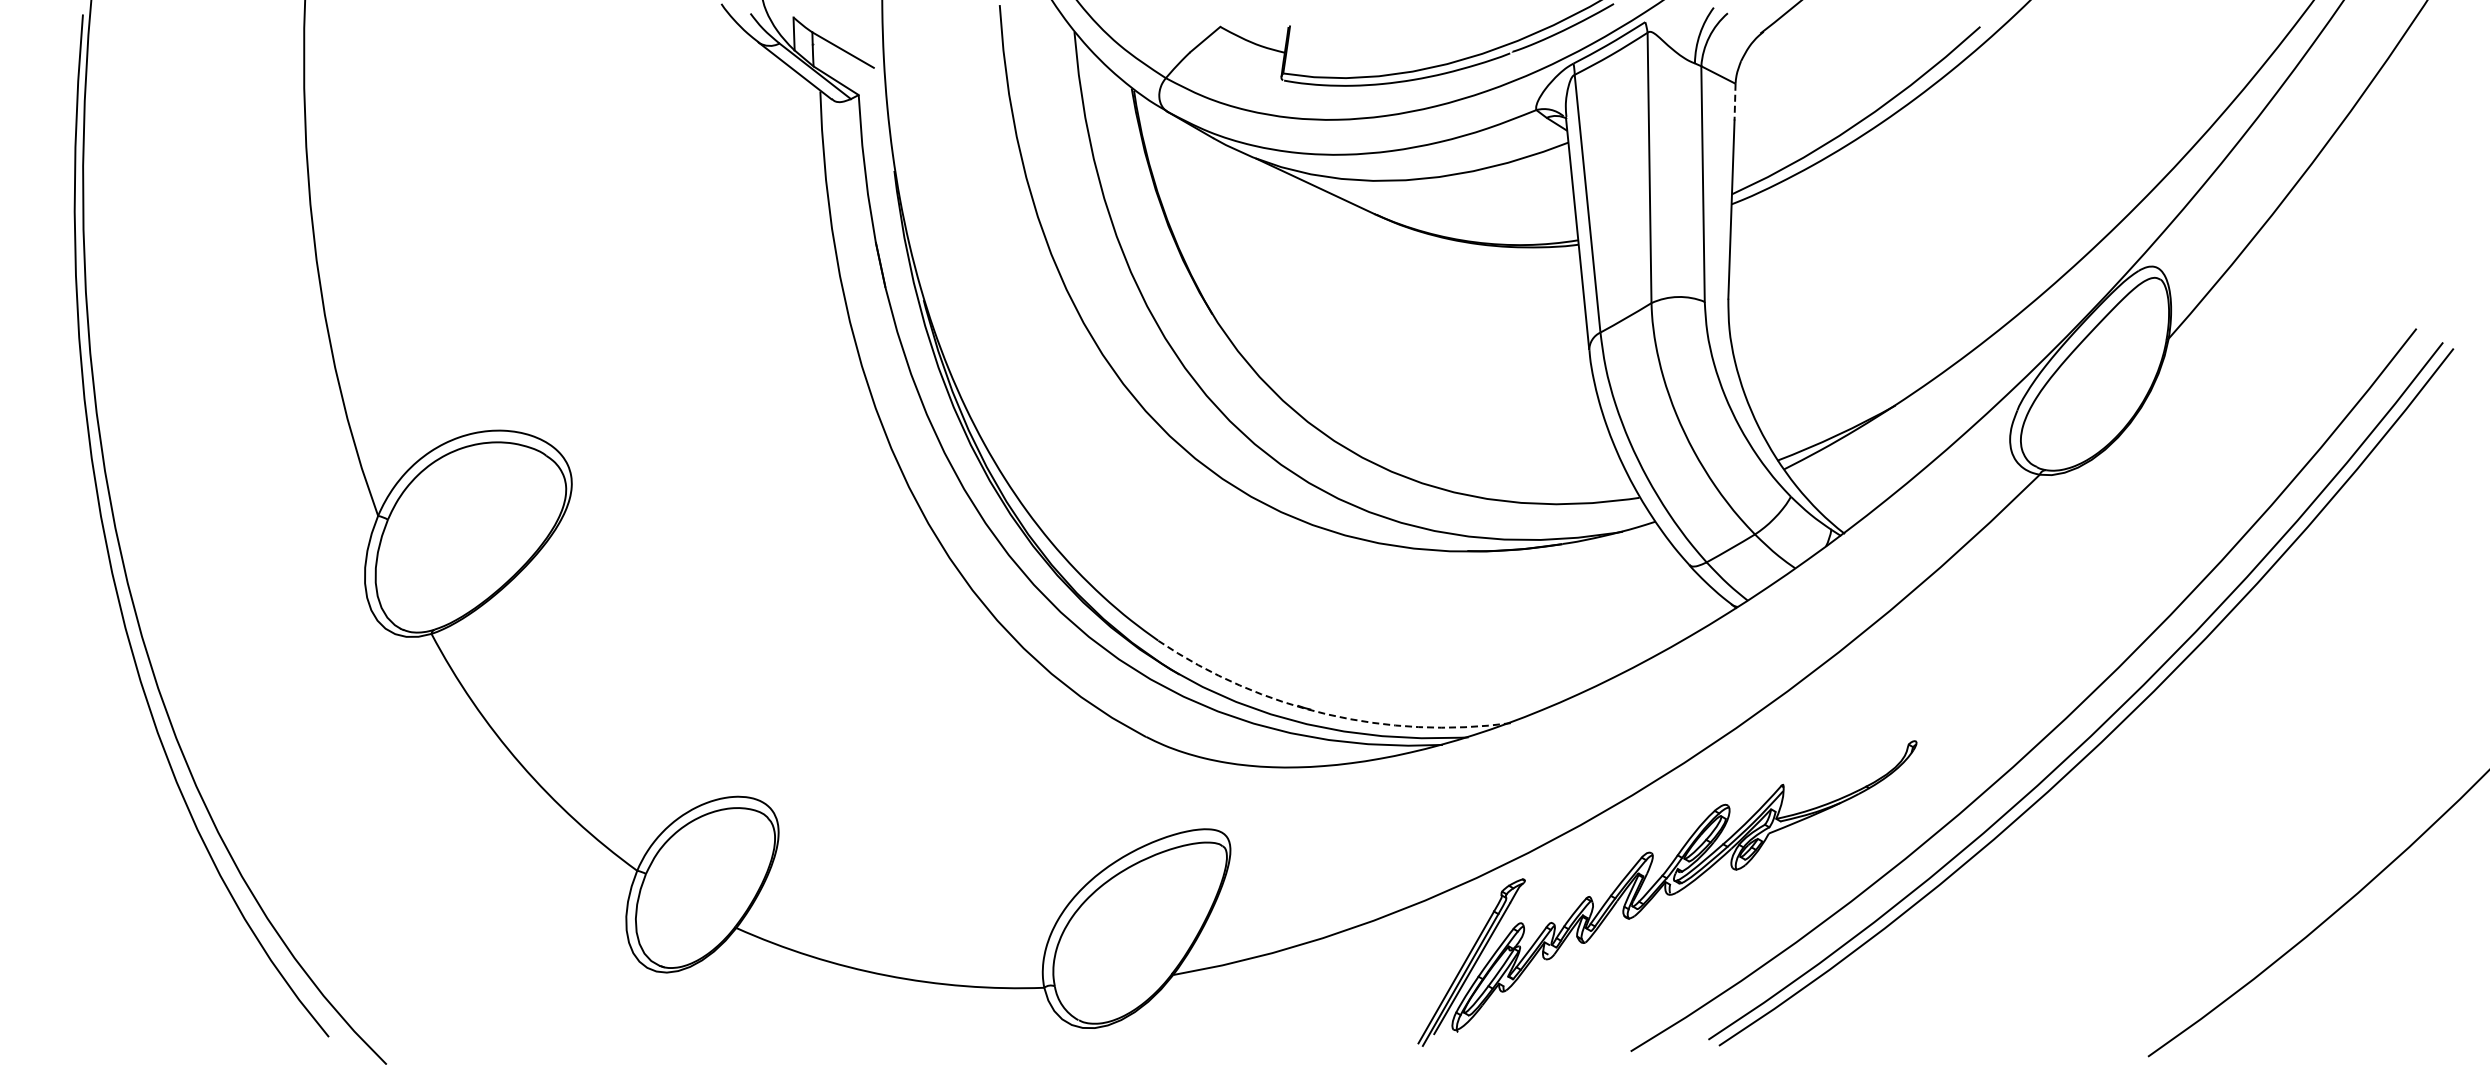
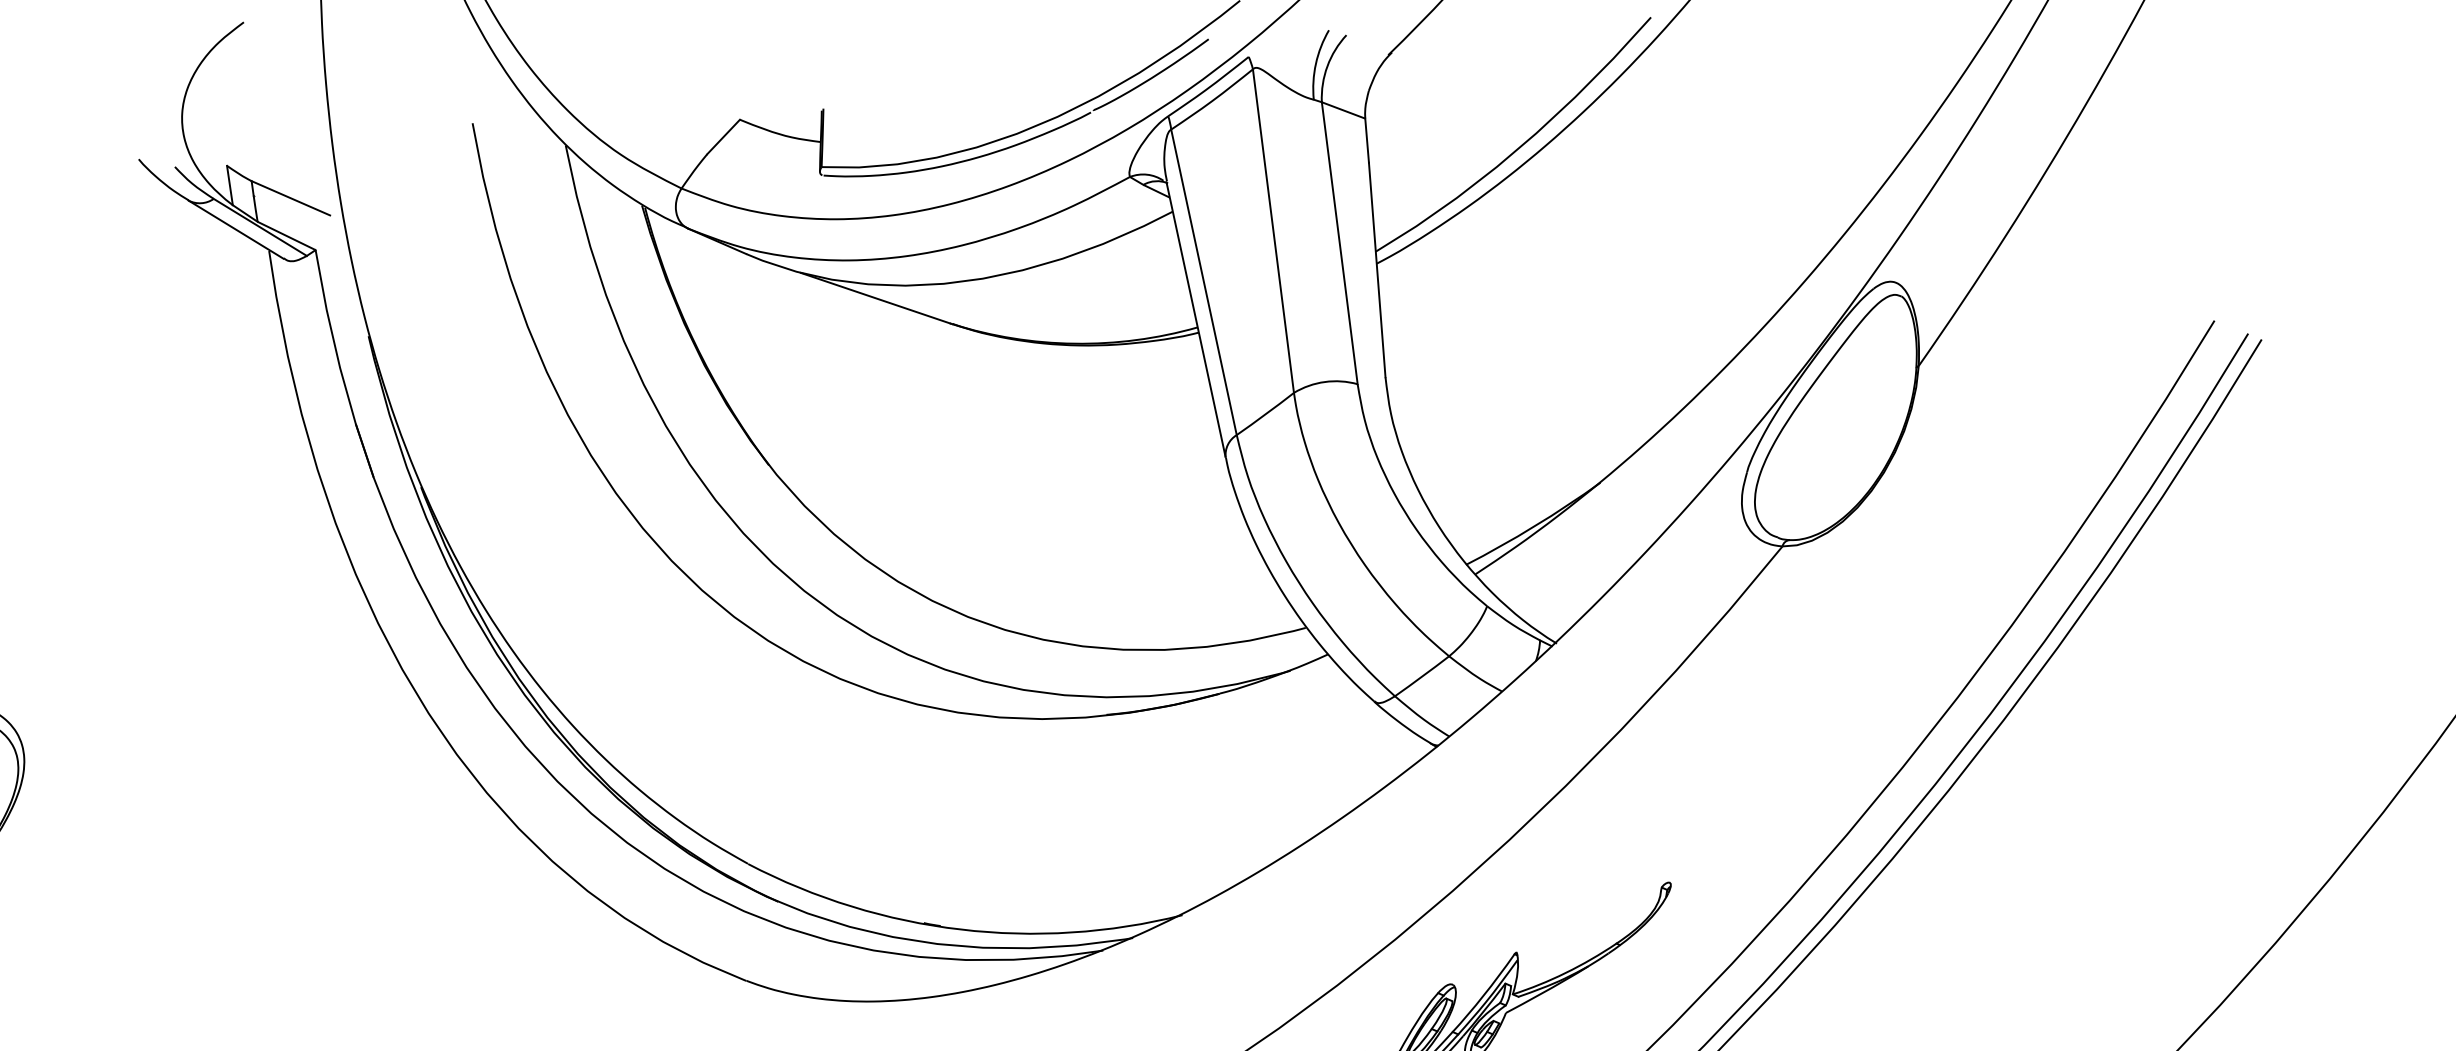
line: (1735, 102) -> (1367, 141), dashed -> solid
arc: (1327, 714) -> (960, 929), dashed -> solid

